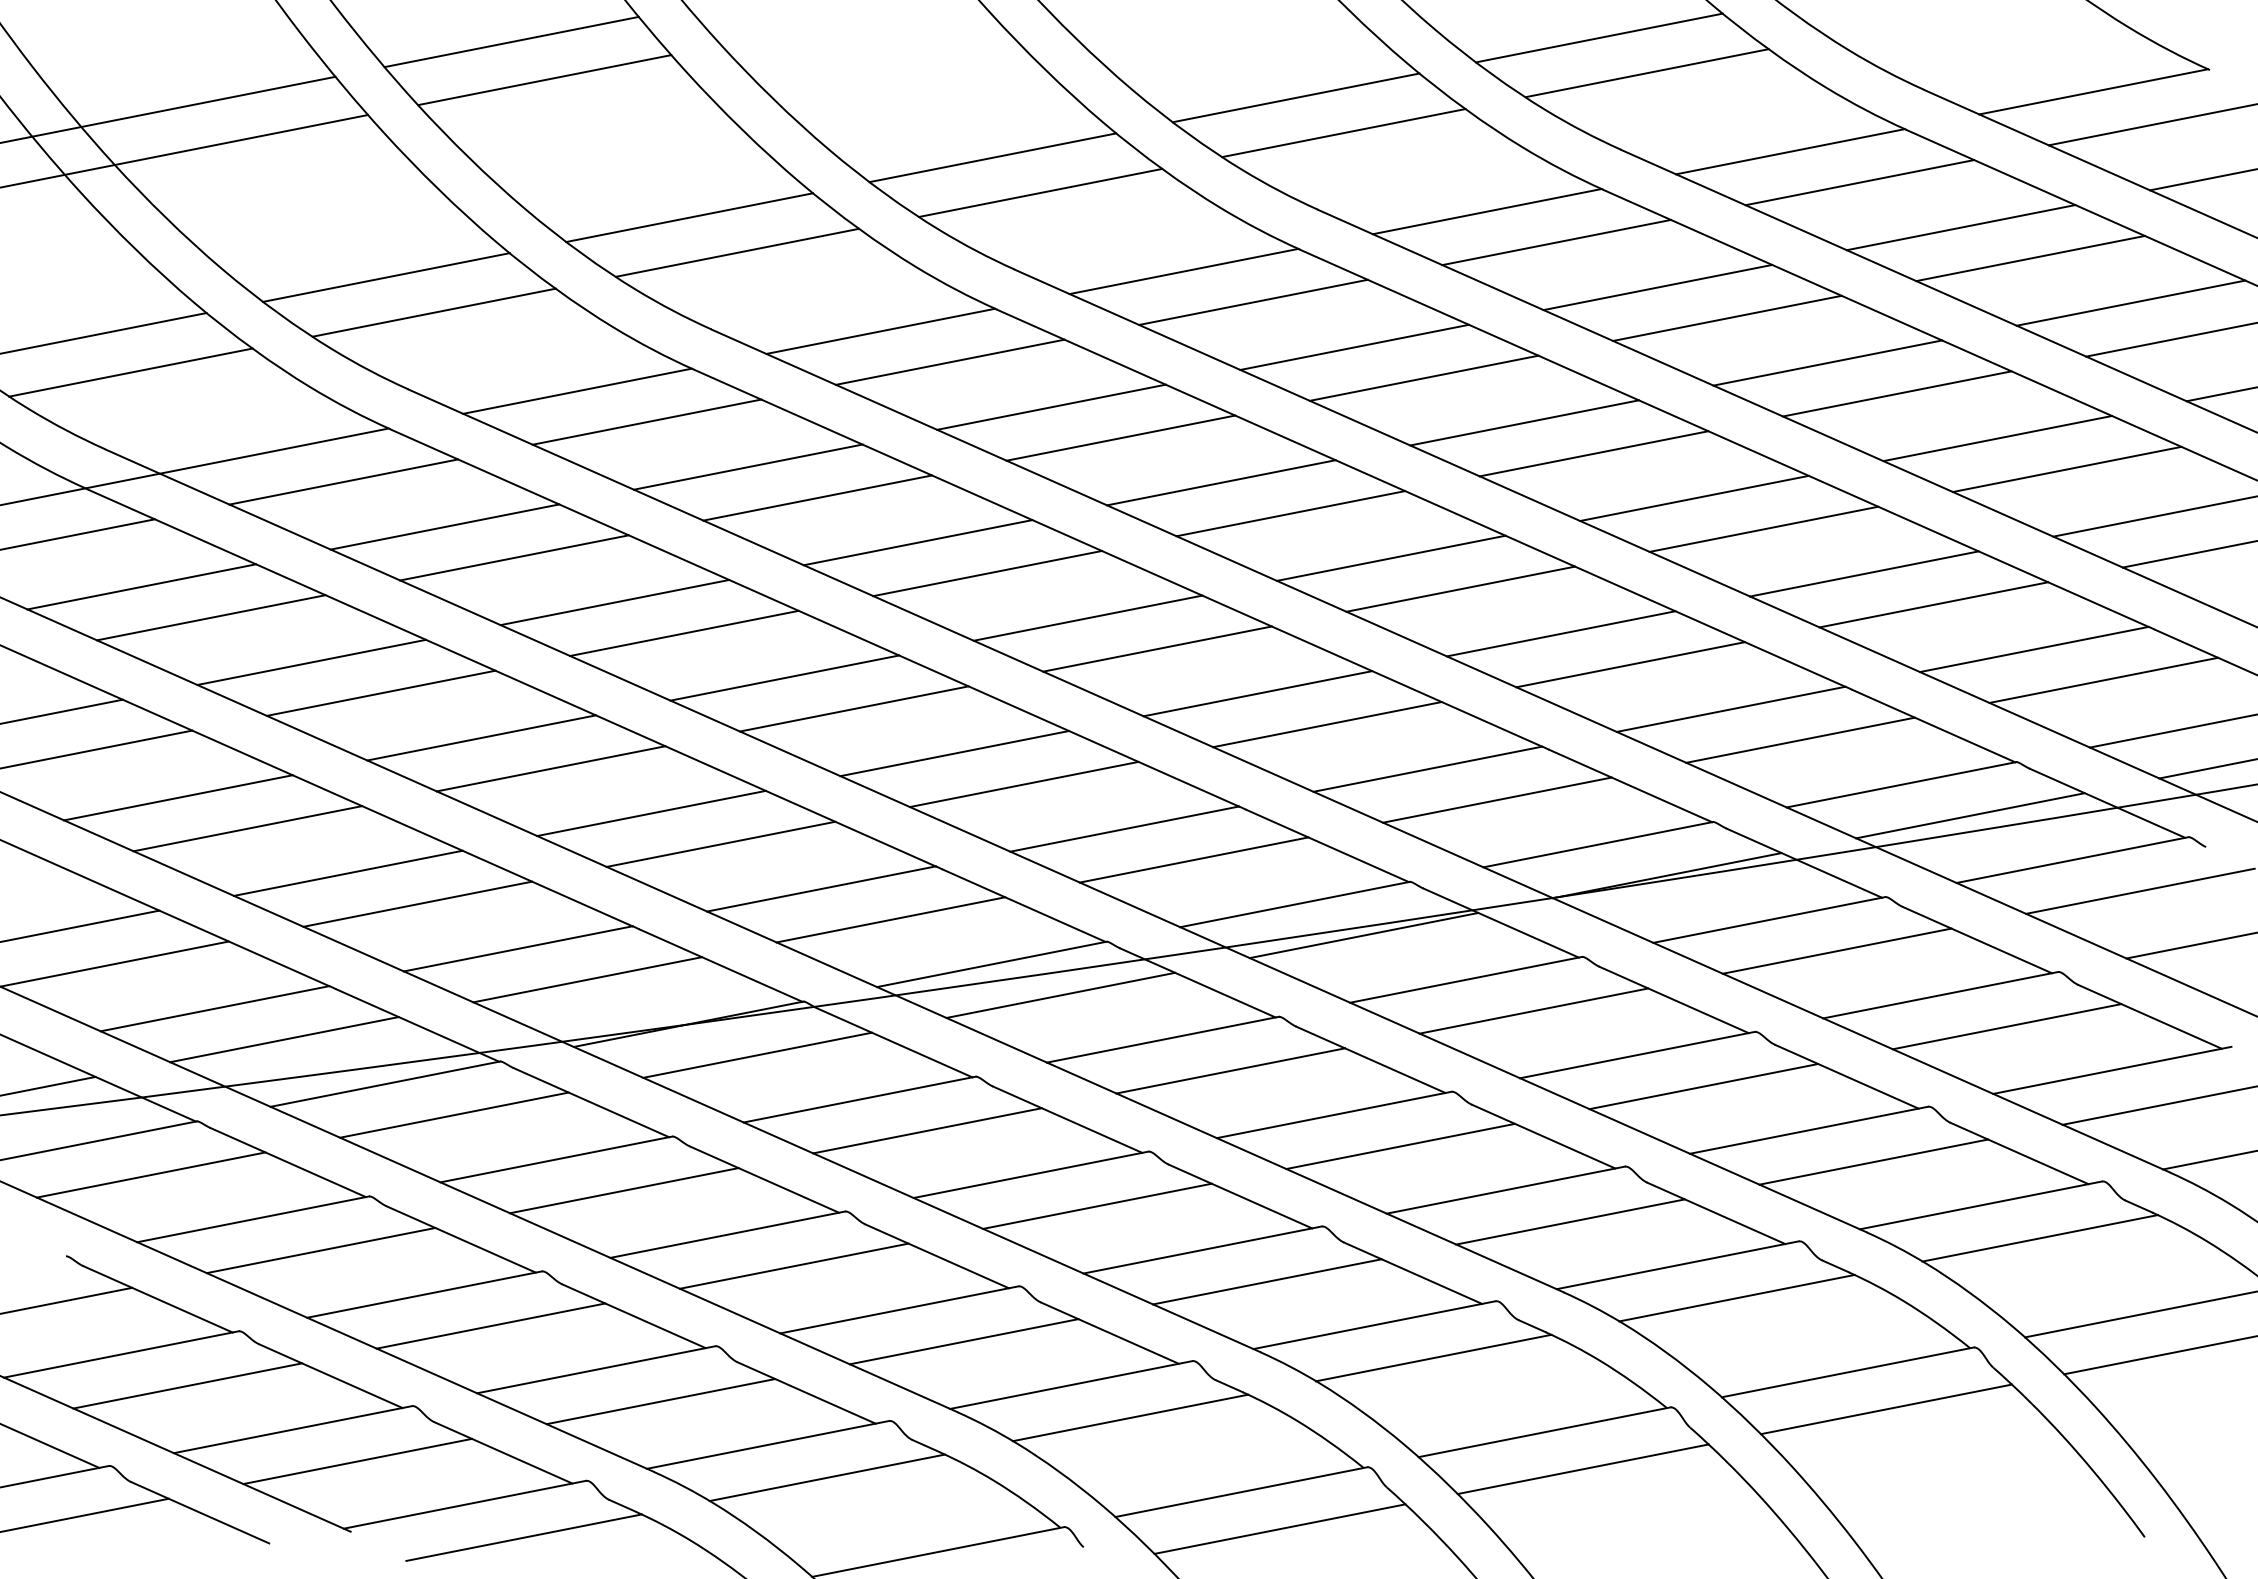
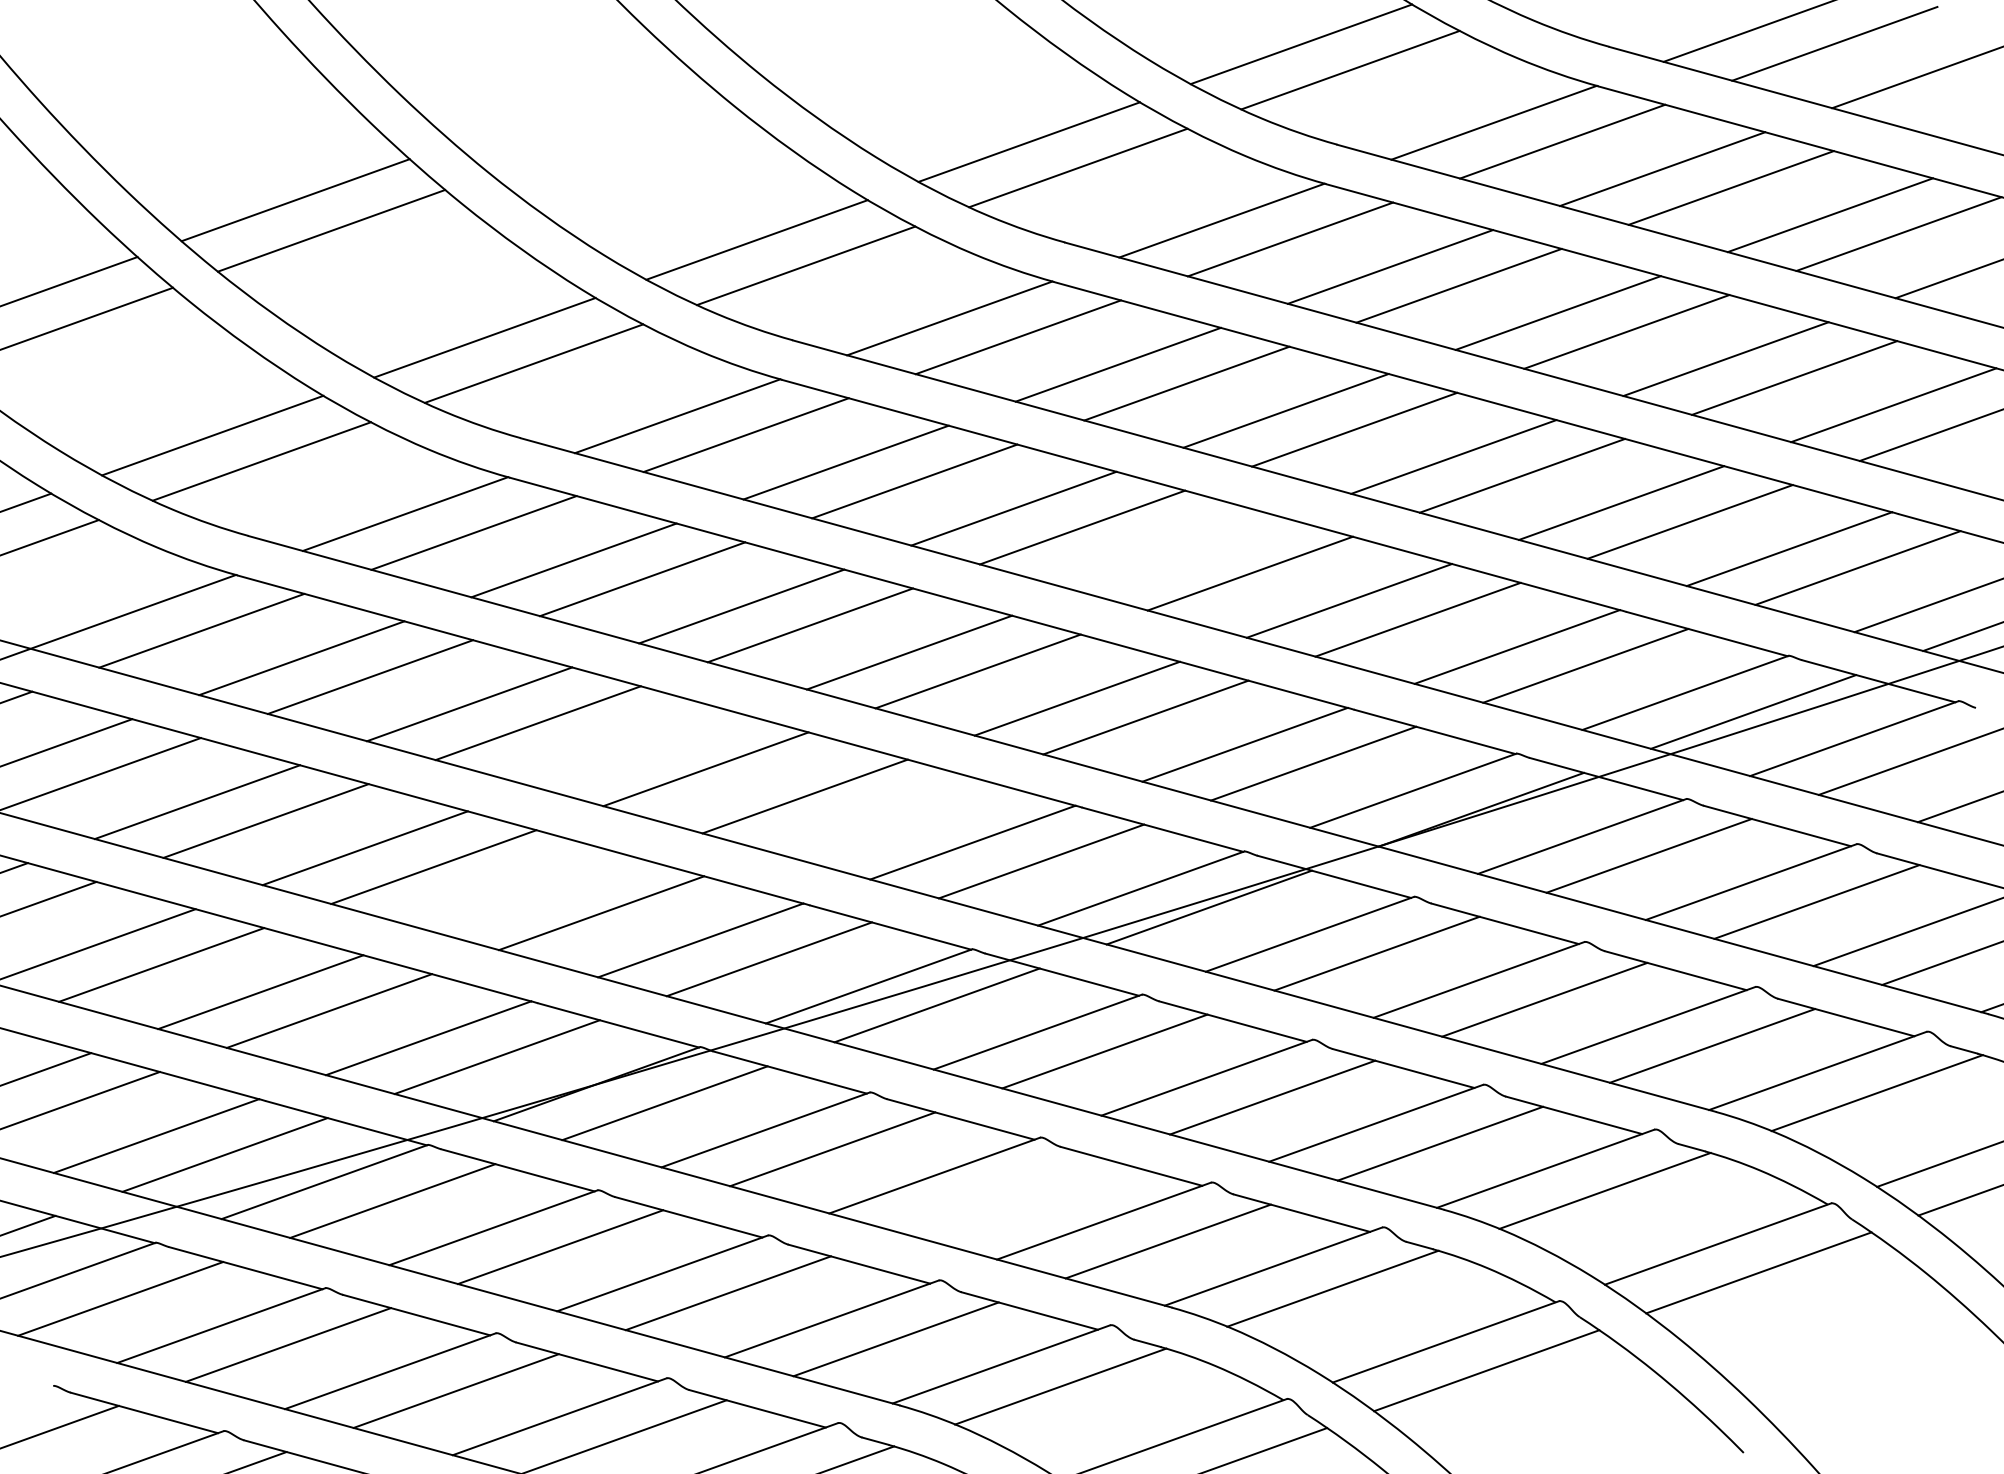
line: (1390, 557) -> (1180, 554), removed
line: (784, 677) -> (637, 749), removed
line: (1023, 784) -> (873, 815), removed
line: (651, 813) -> (532, 894), removed
line: (1097, 1205) -> (1000, 1194), removed

